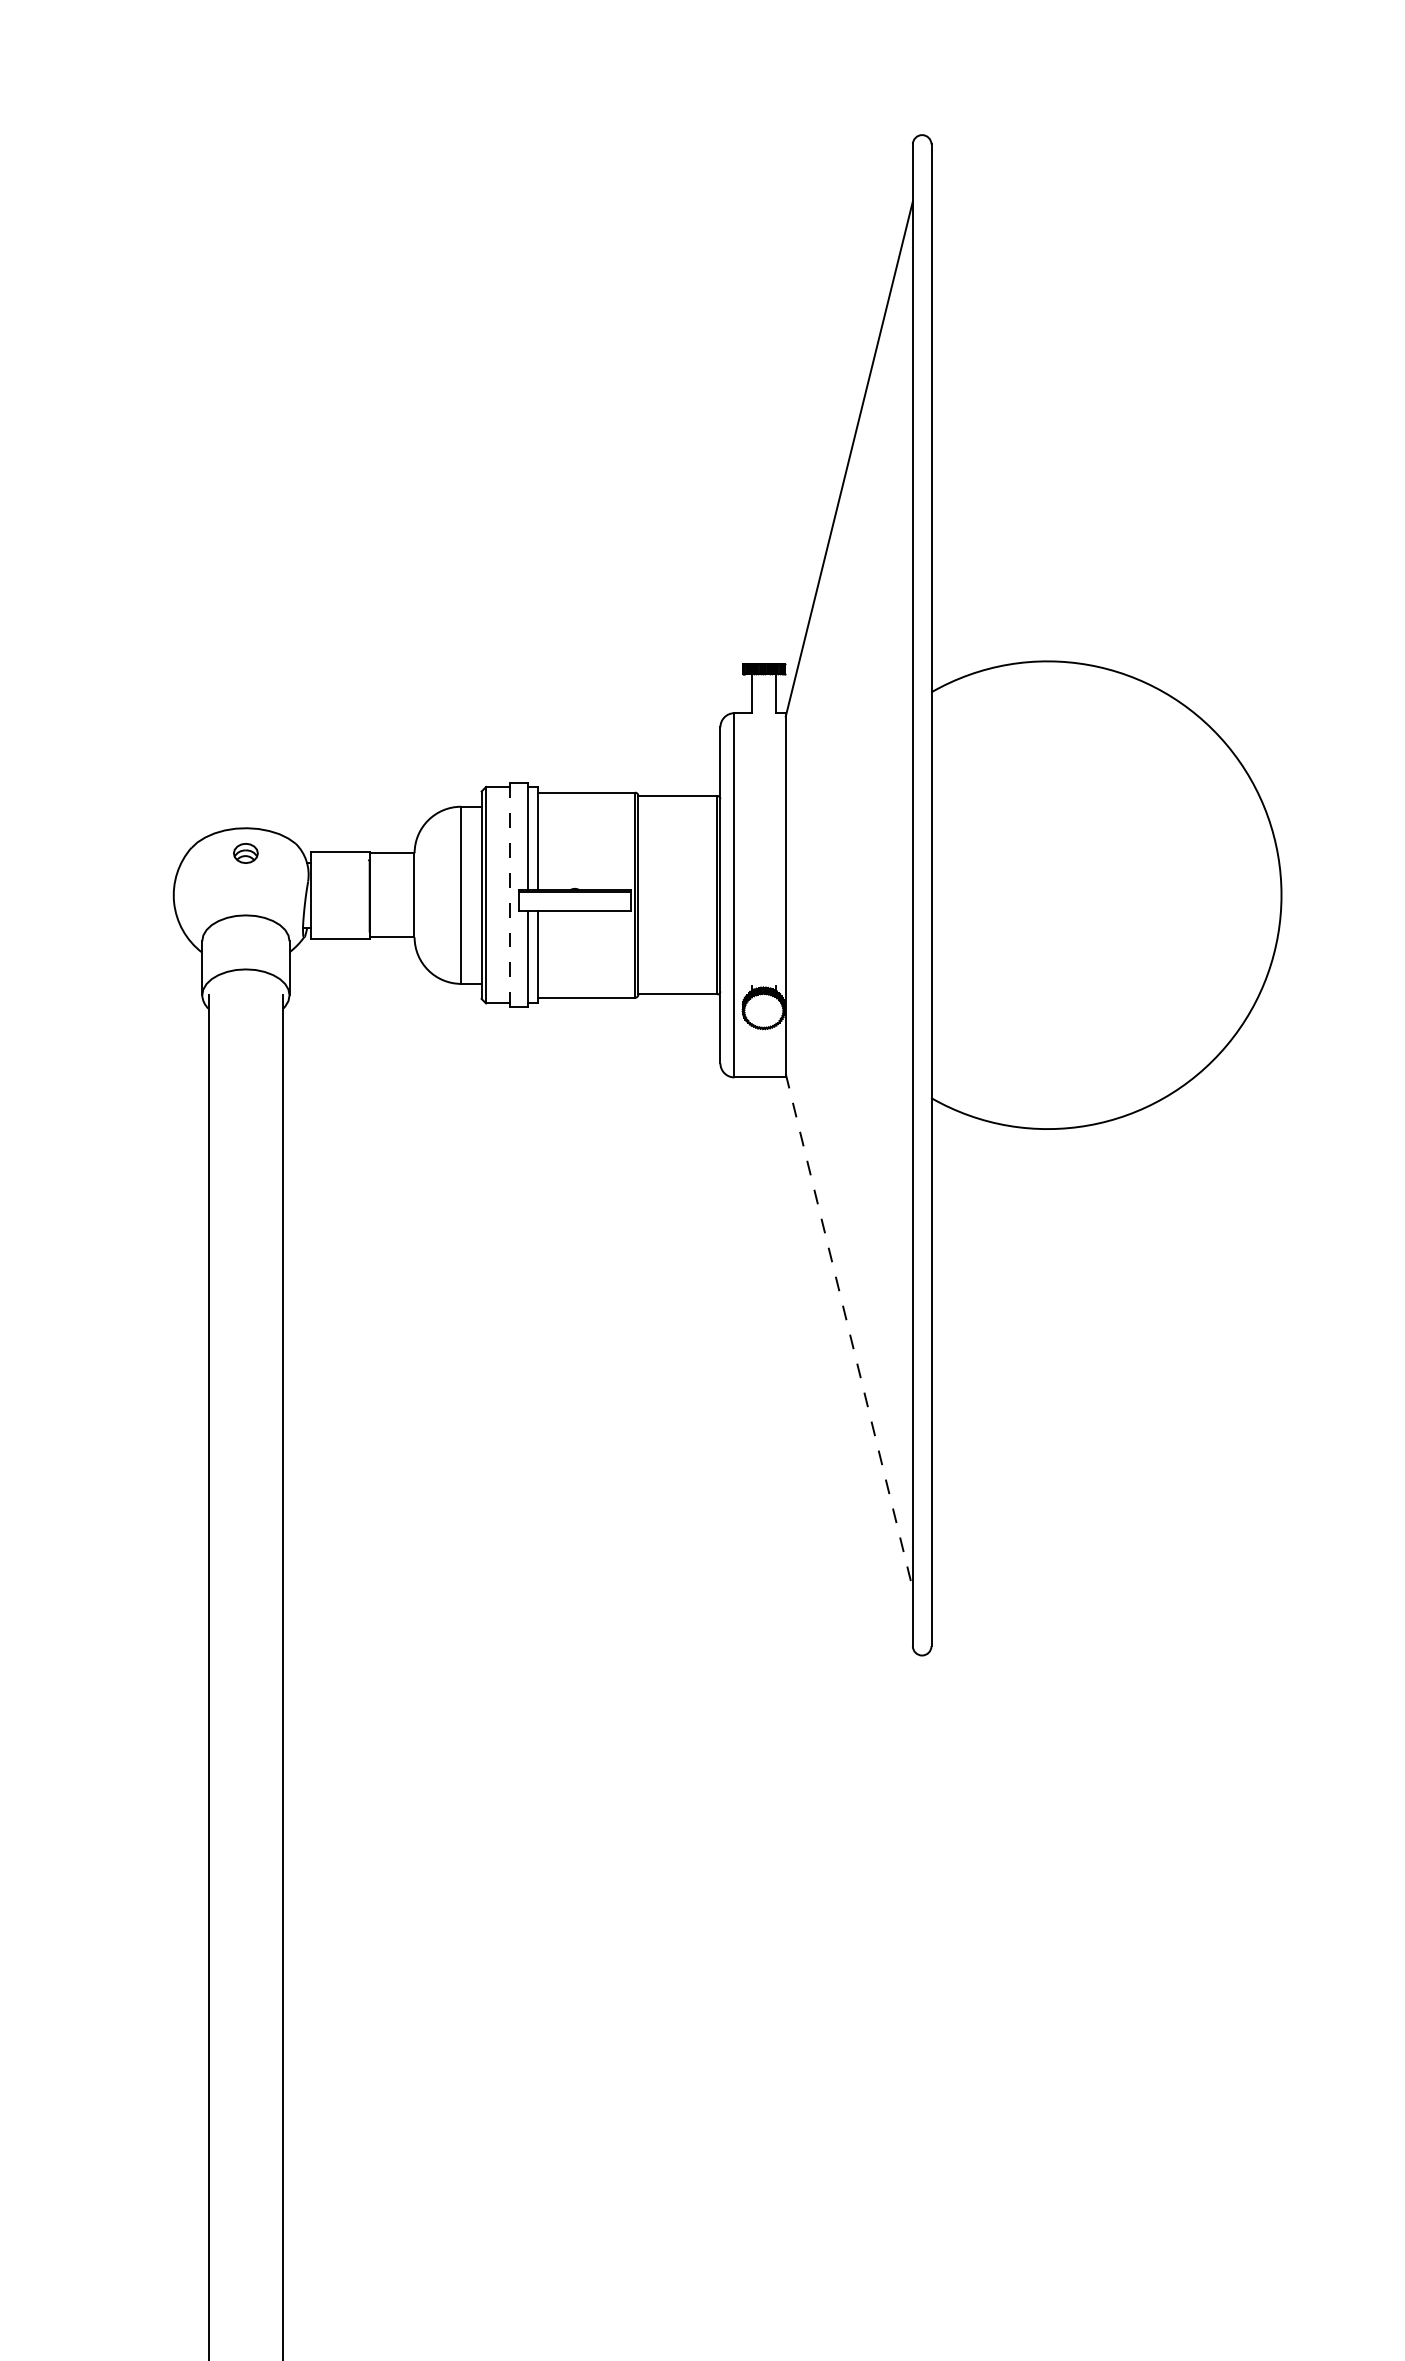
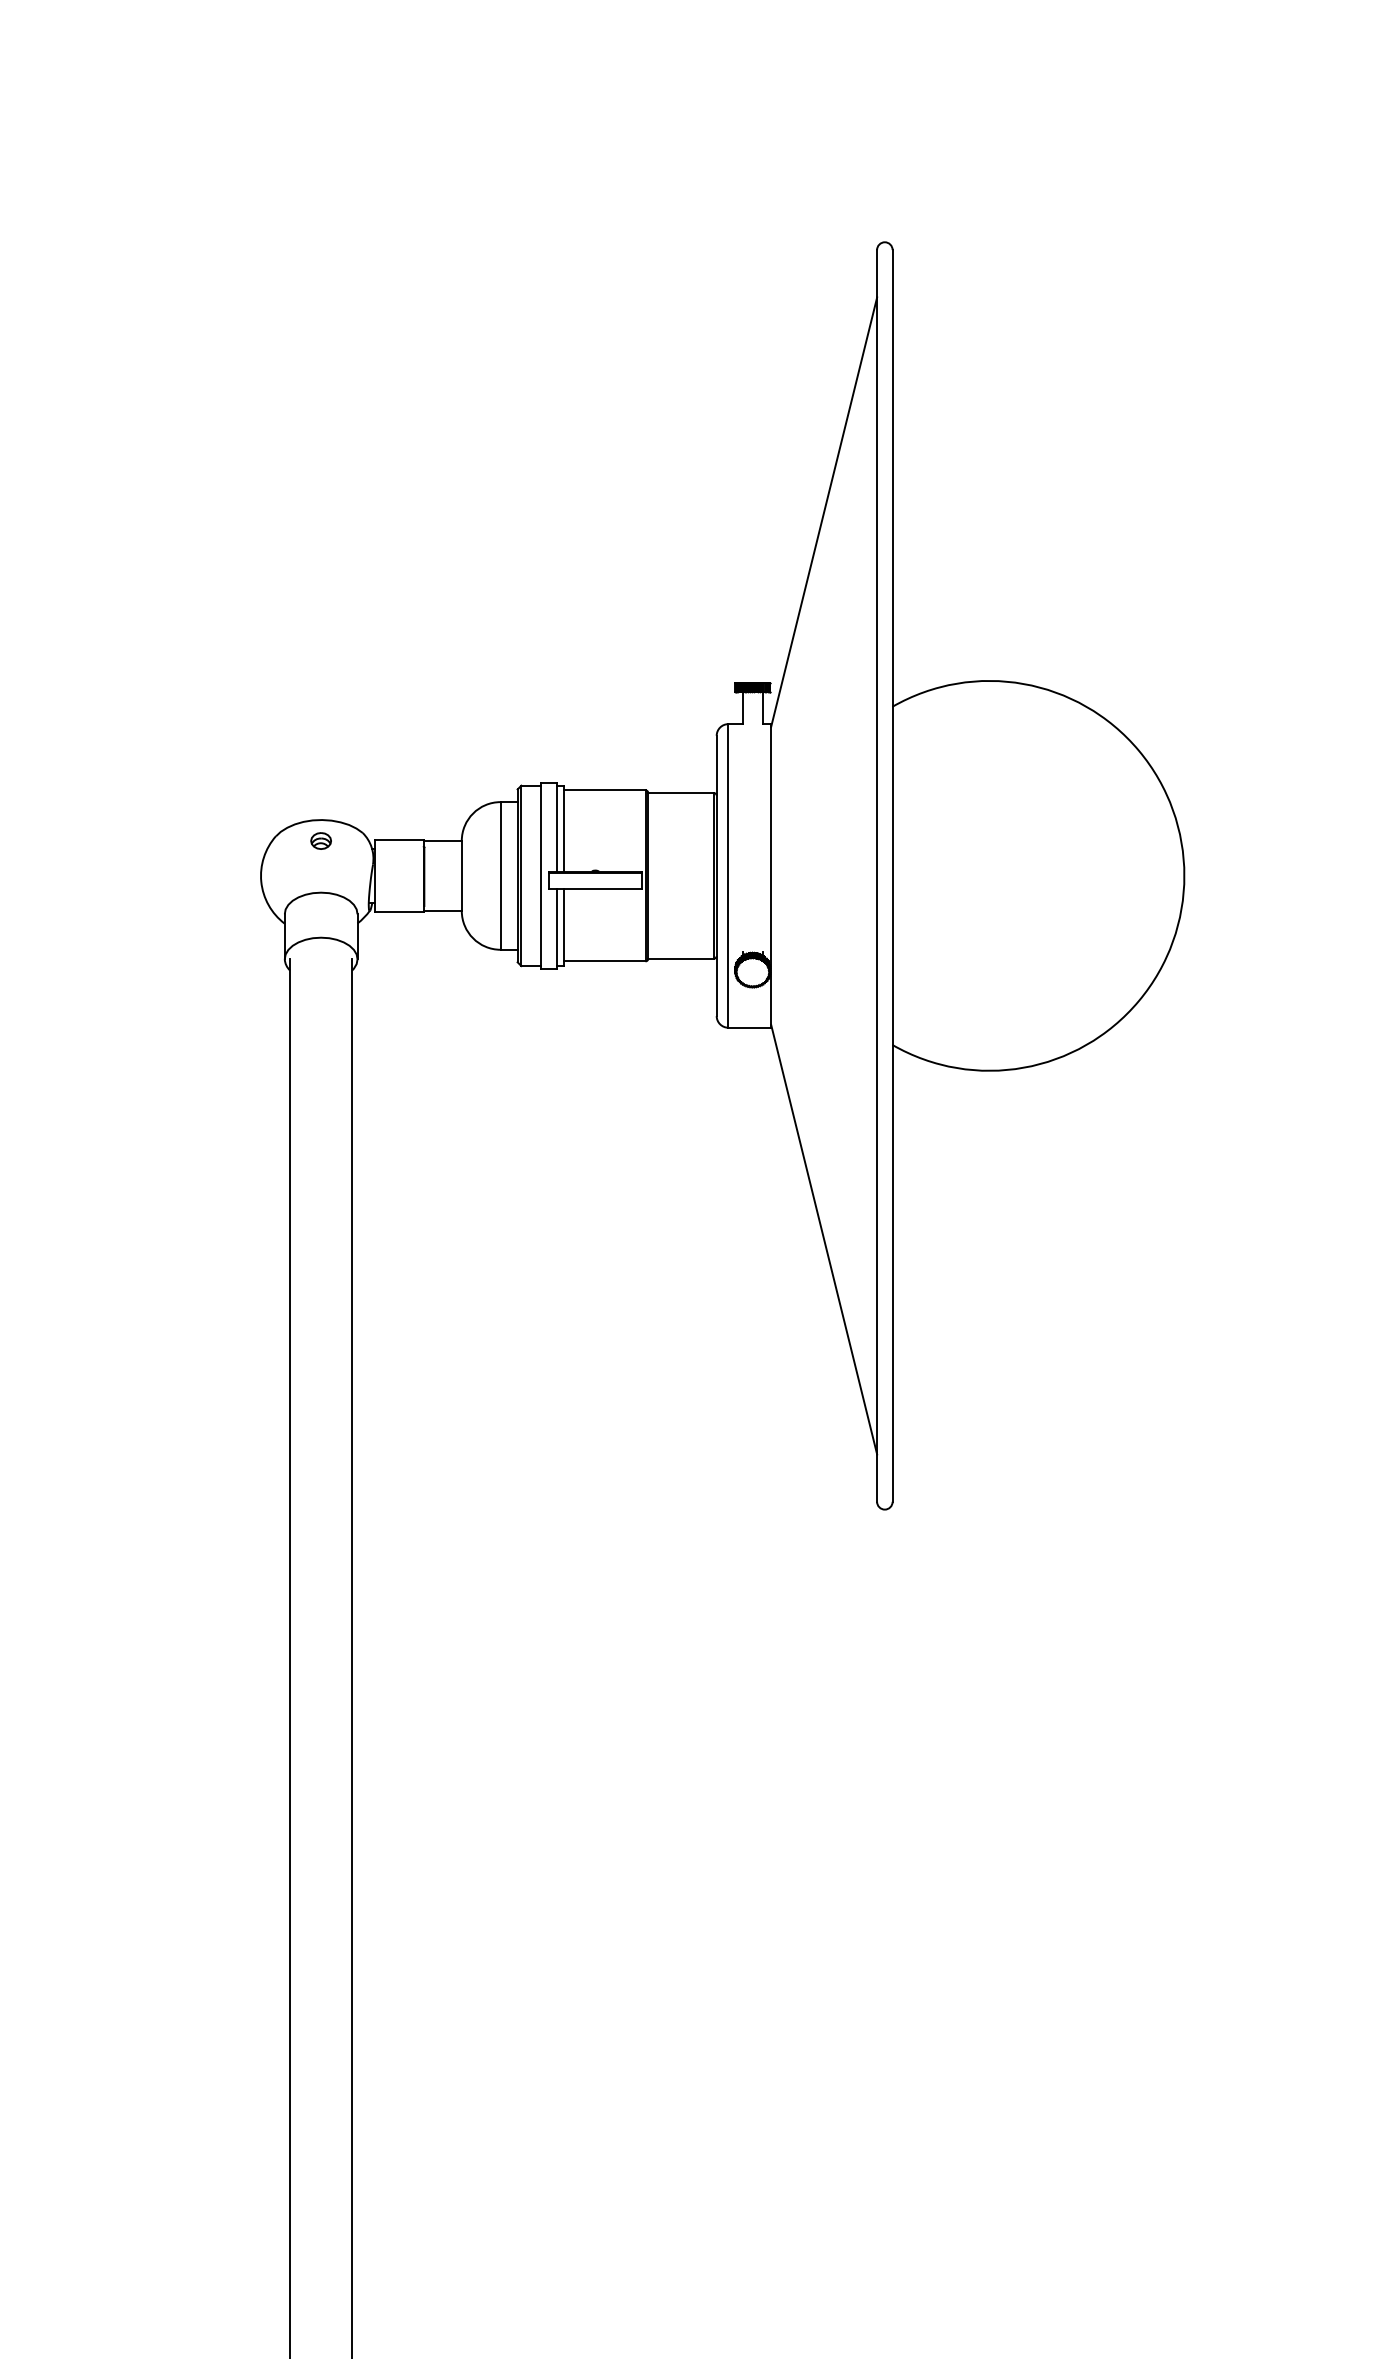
line: (510, 895) -> (541, 876), dashed -> solid
line: (849, 1332) -> (824, 1240), dashed -> solid

